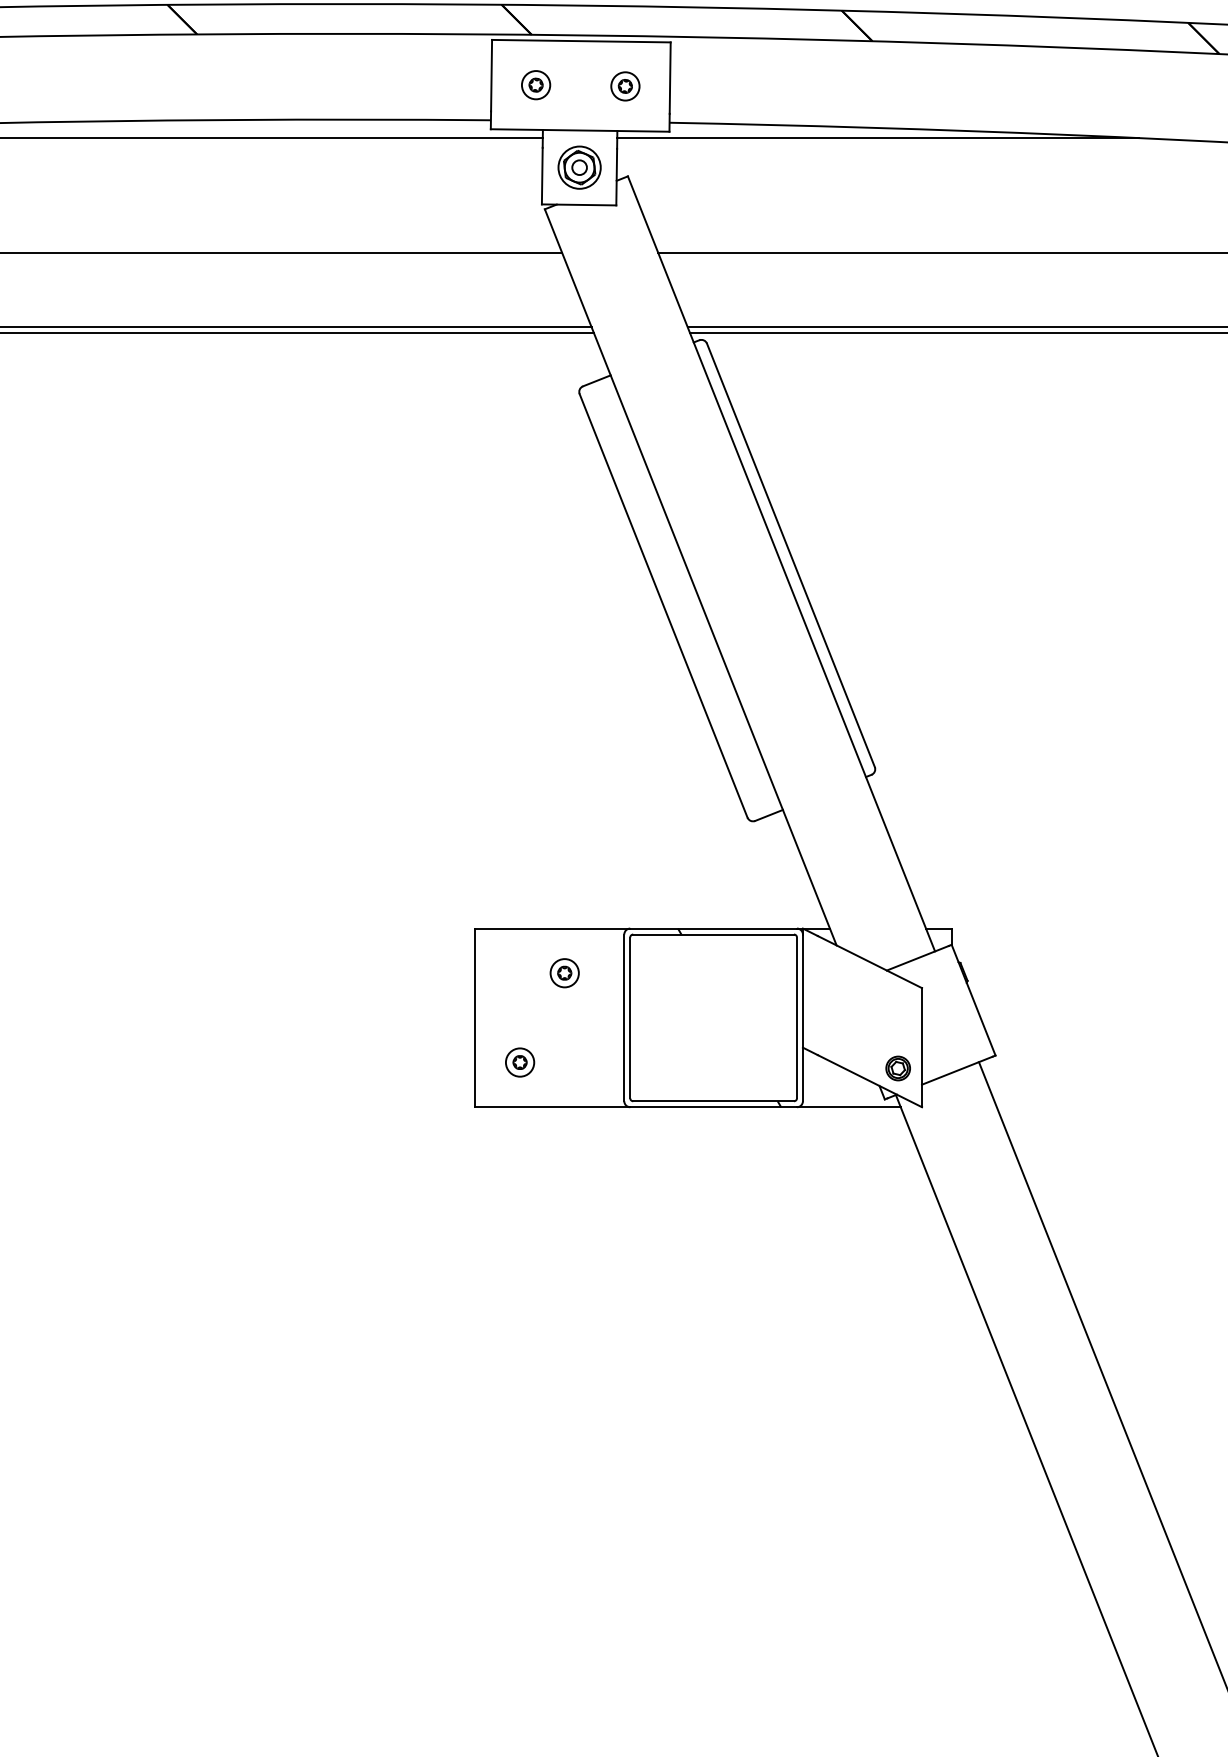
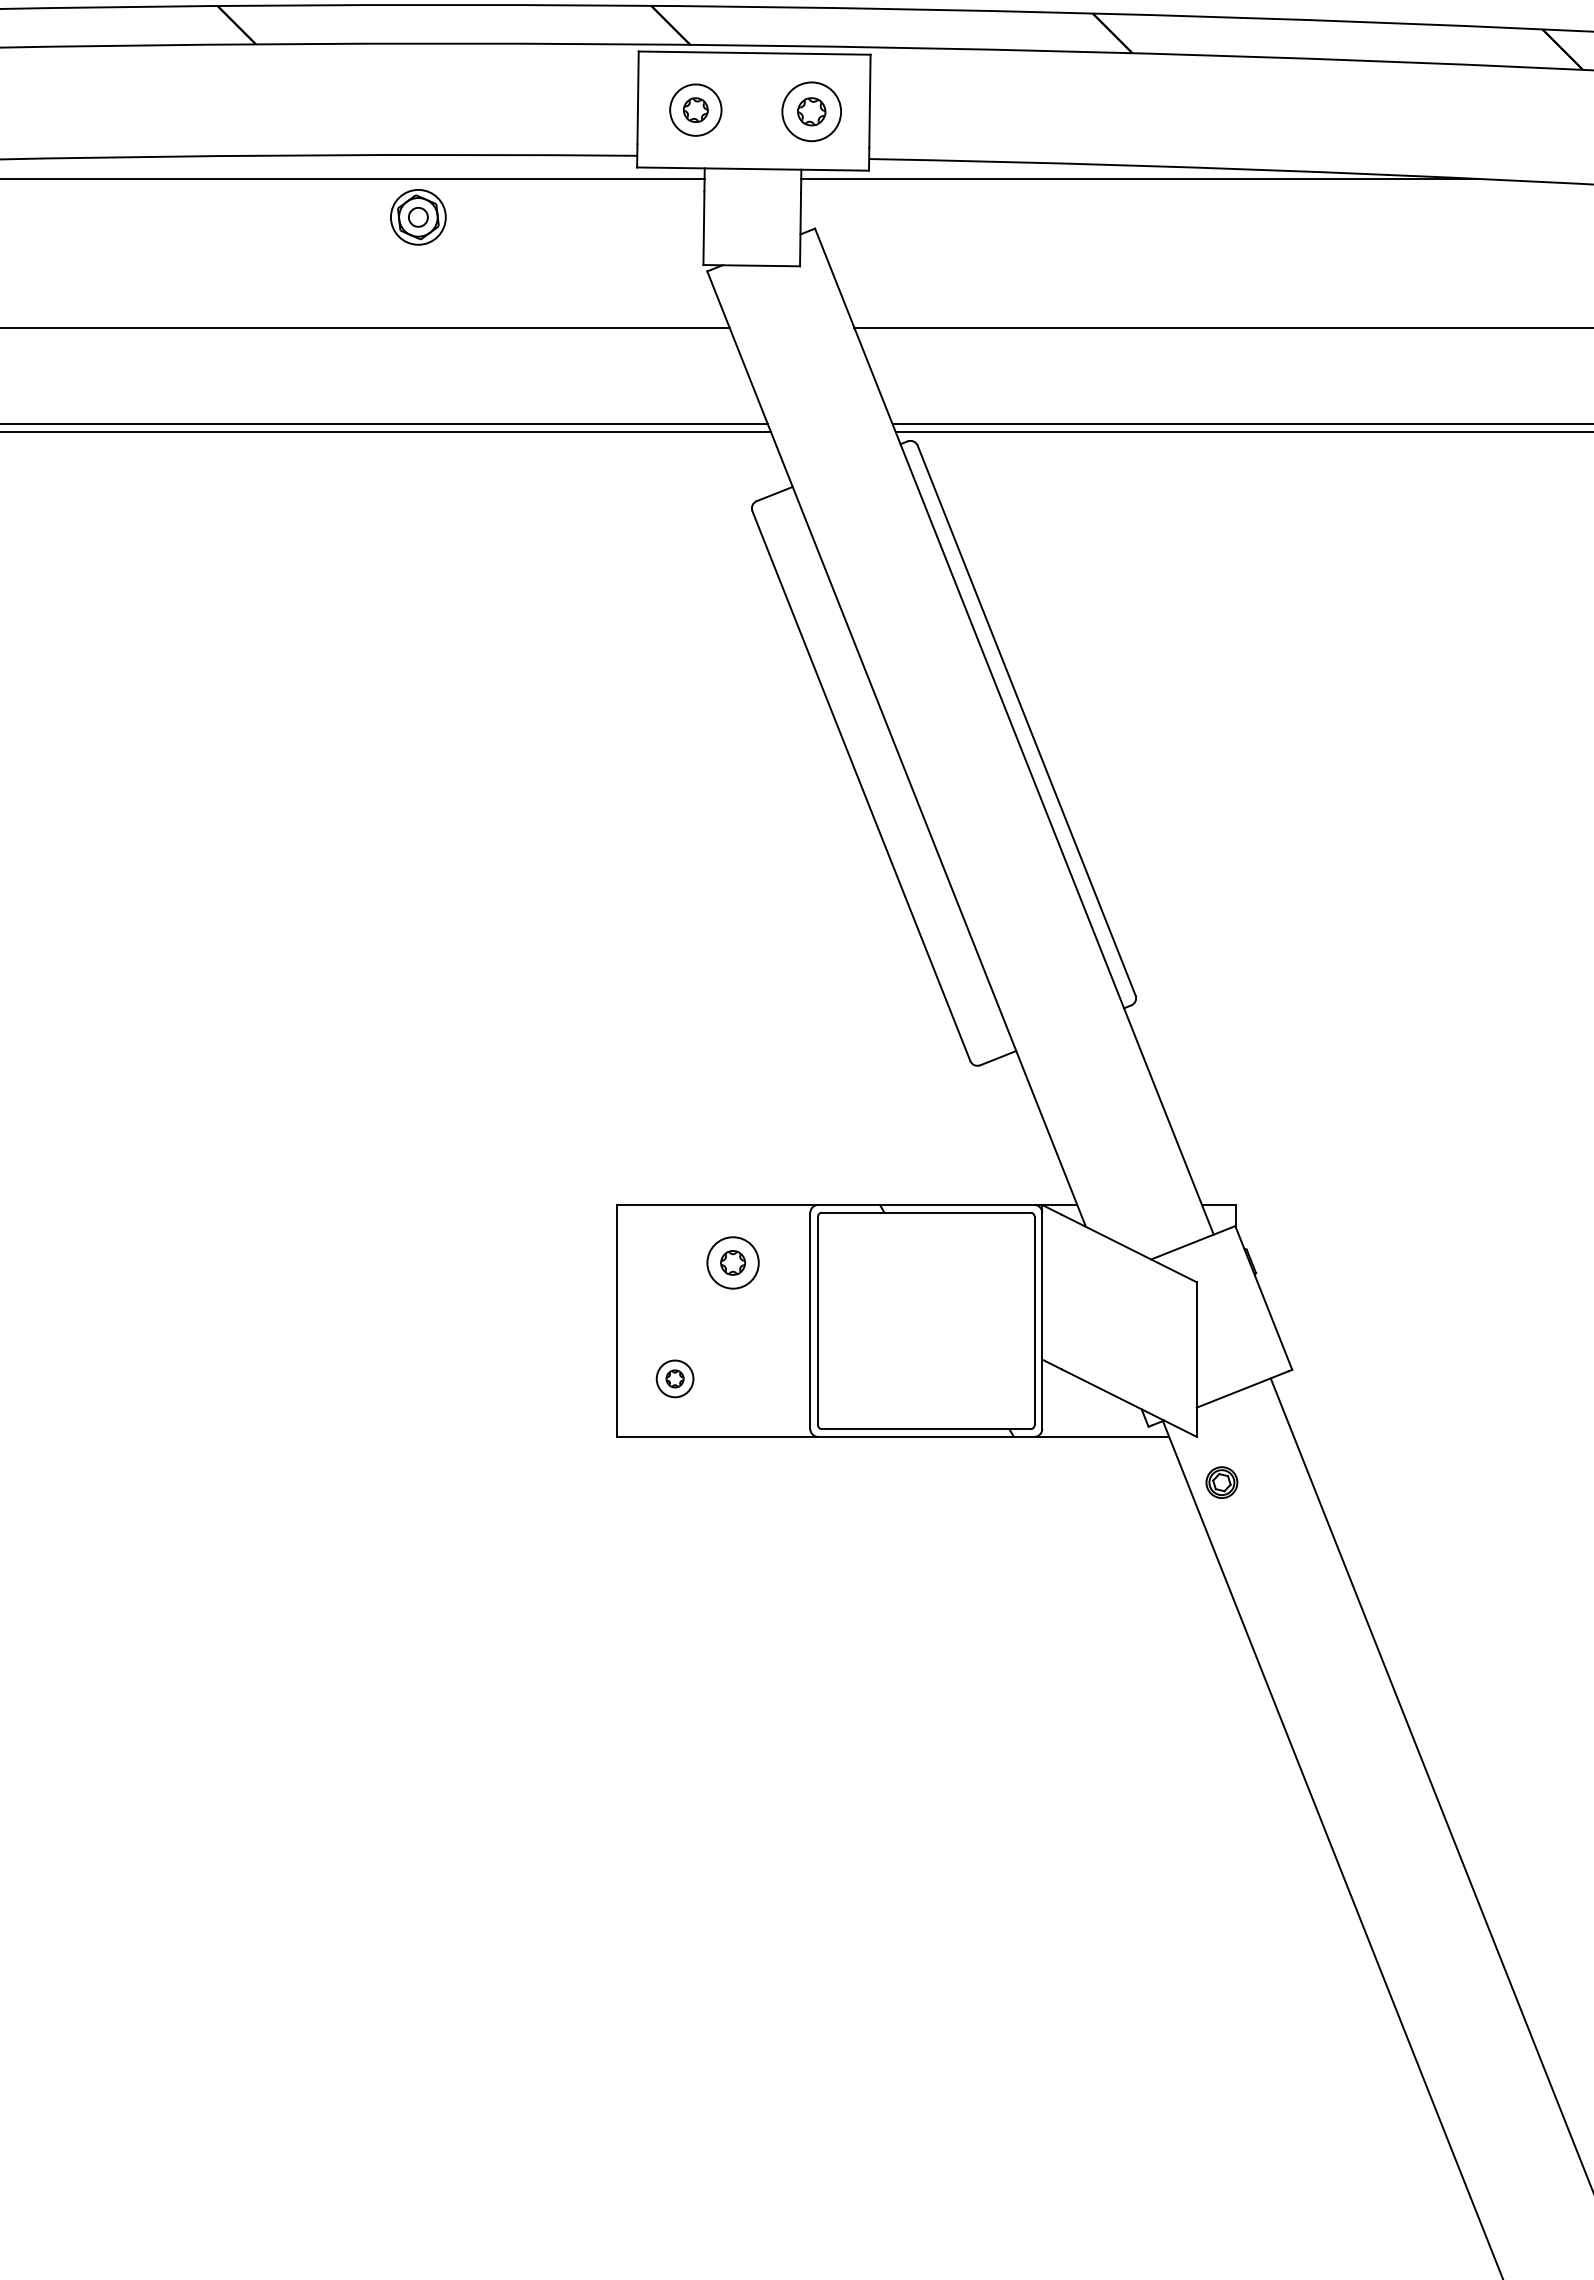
part: (535, 85) -> (695, 110), size x1.4
part: (625, 86) -> (811, 111), size x1.6
part: (579, 167) -> (418, 217), moved
part: (564, 972) -> (732, 1262), size x1.4
part: (897, 1068) -> (1221, 1482), moved

